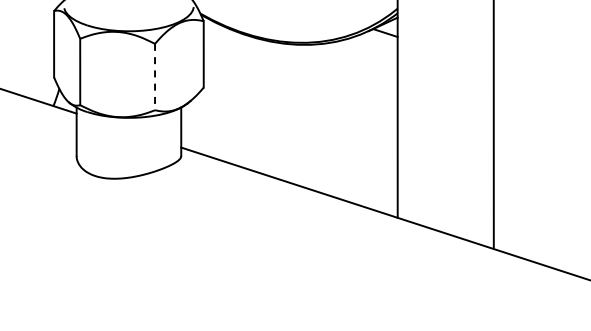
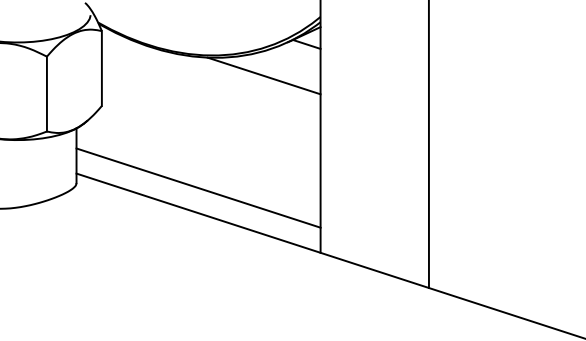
line: (347, 60) -> (263, 75), added
line: (155, 77) -> (47, 94), dashed -> solid
line: (289, 160) -> (198, 188), added

